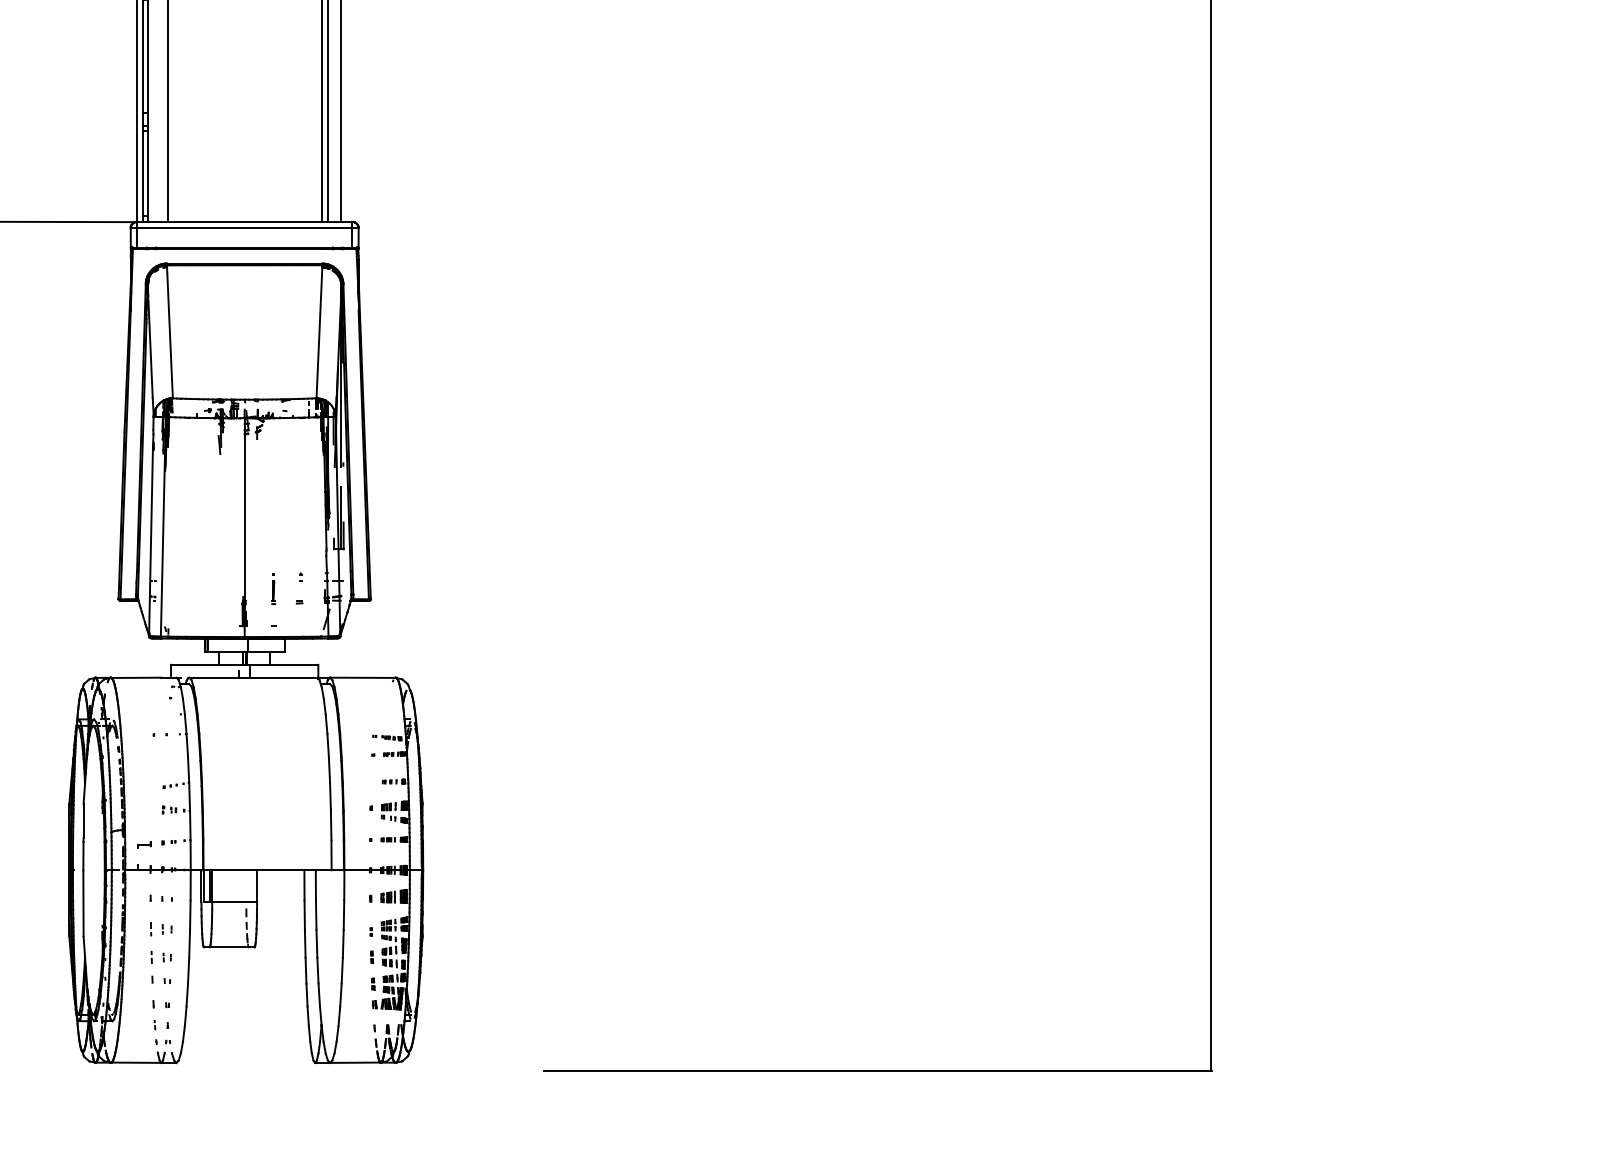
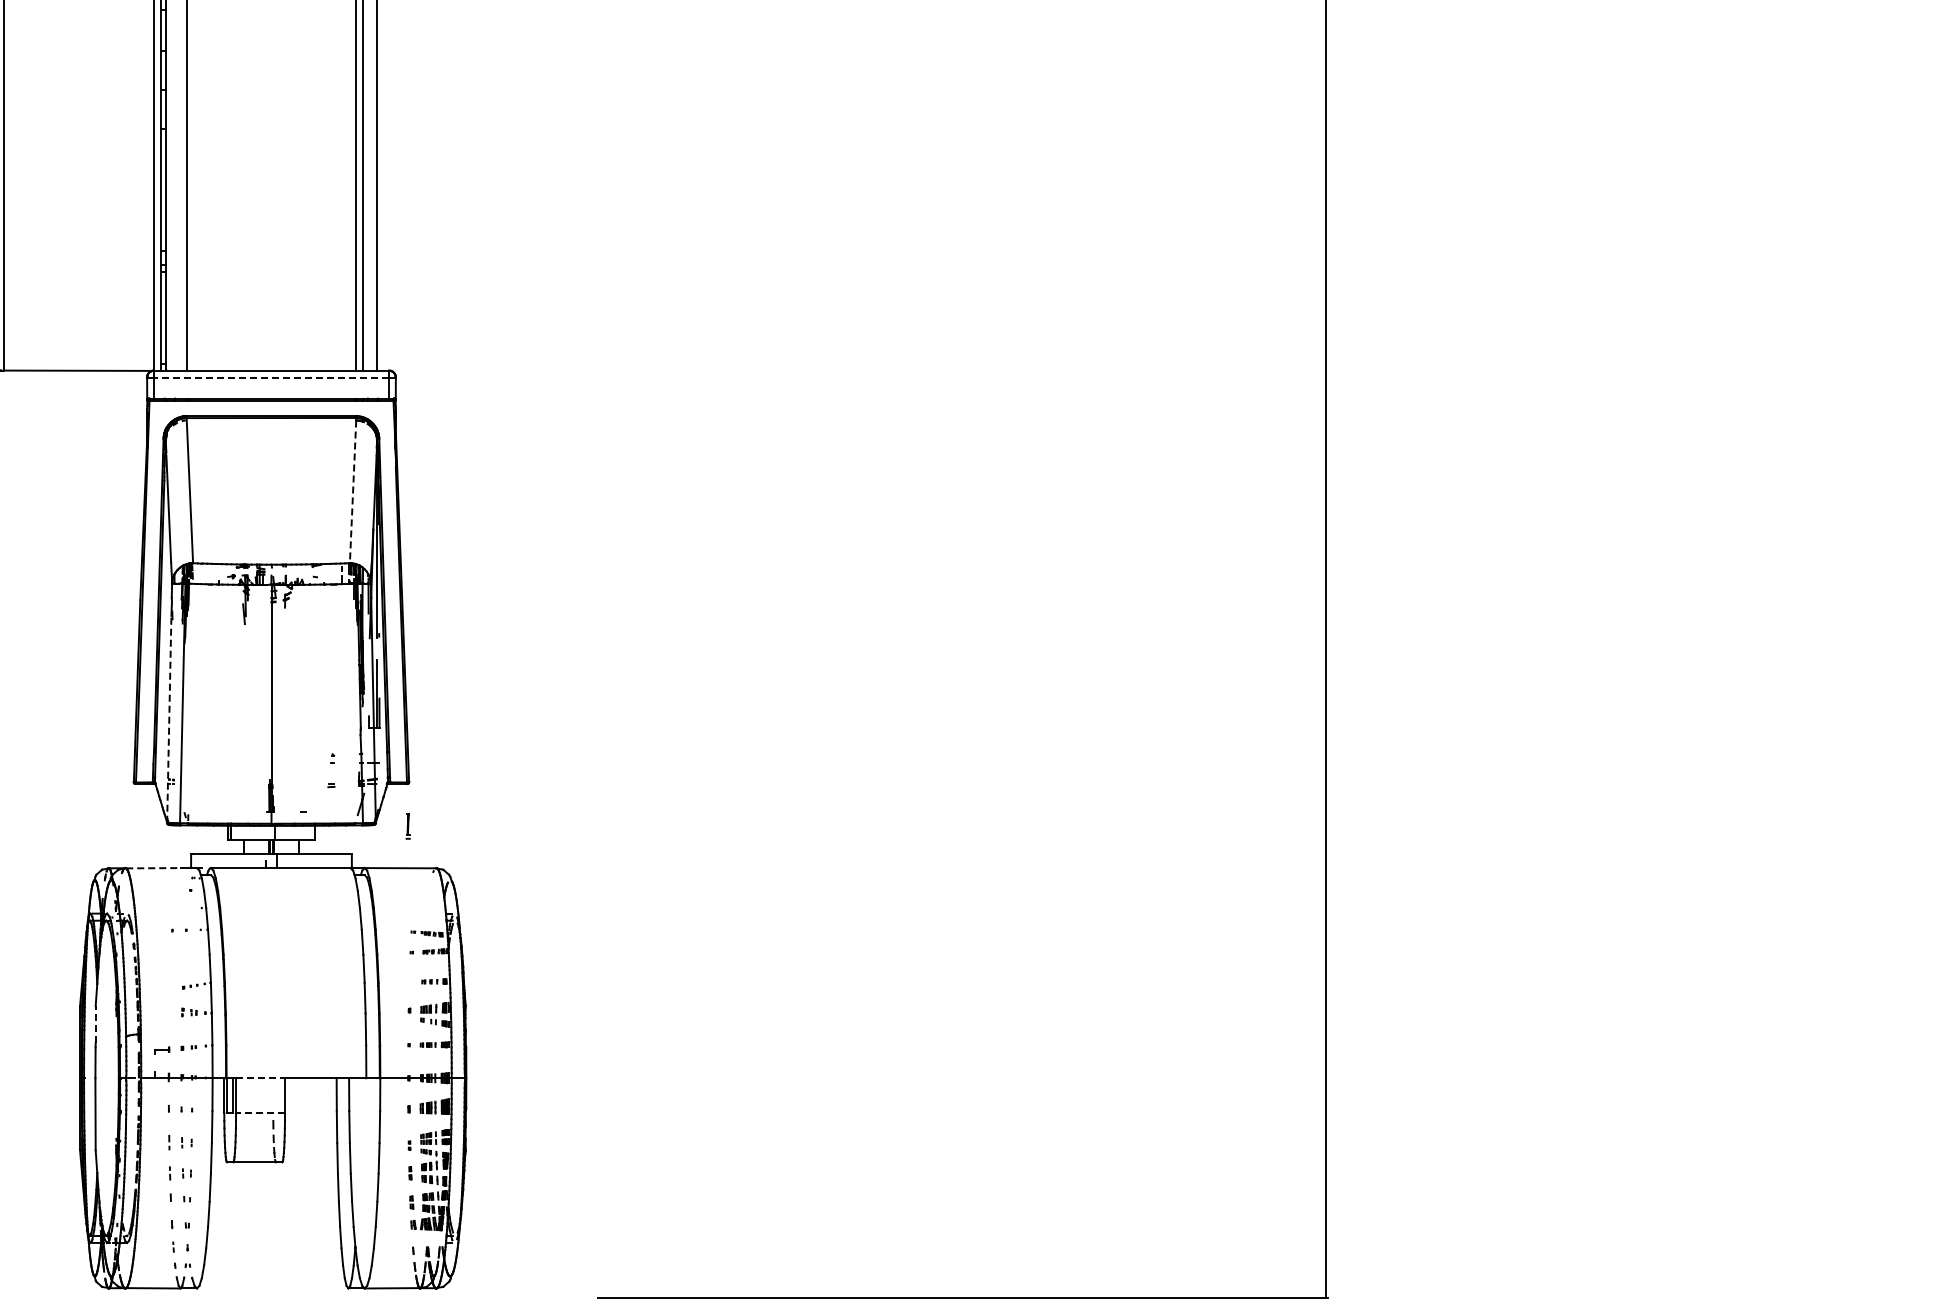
line: (244, 228) -> (271, 377), solid -> dashed
line: (319, 333) -> (353, 492), solid -> dashed
line: (151, 540) -> (169, 718), solid -> dashed
part: (273, 592) -> (407, 826), moved
line: (136, 678) -> (153, 868), solid -> dashed
line: (83, 821) -> (95, 1024), solid -> dashed
line: (235, 870) -> (261, 1078), solid -> dashed
line: (234, 902) -> (260, 1113), solid -> dashed

